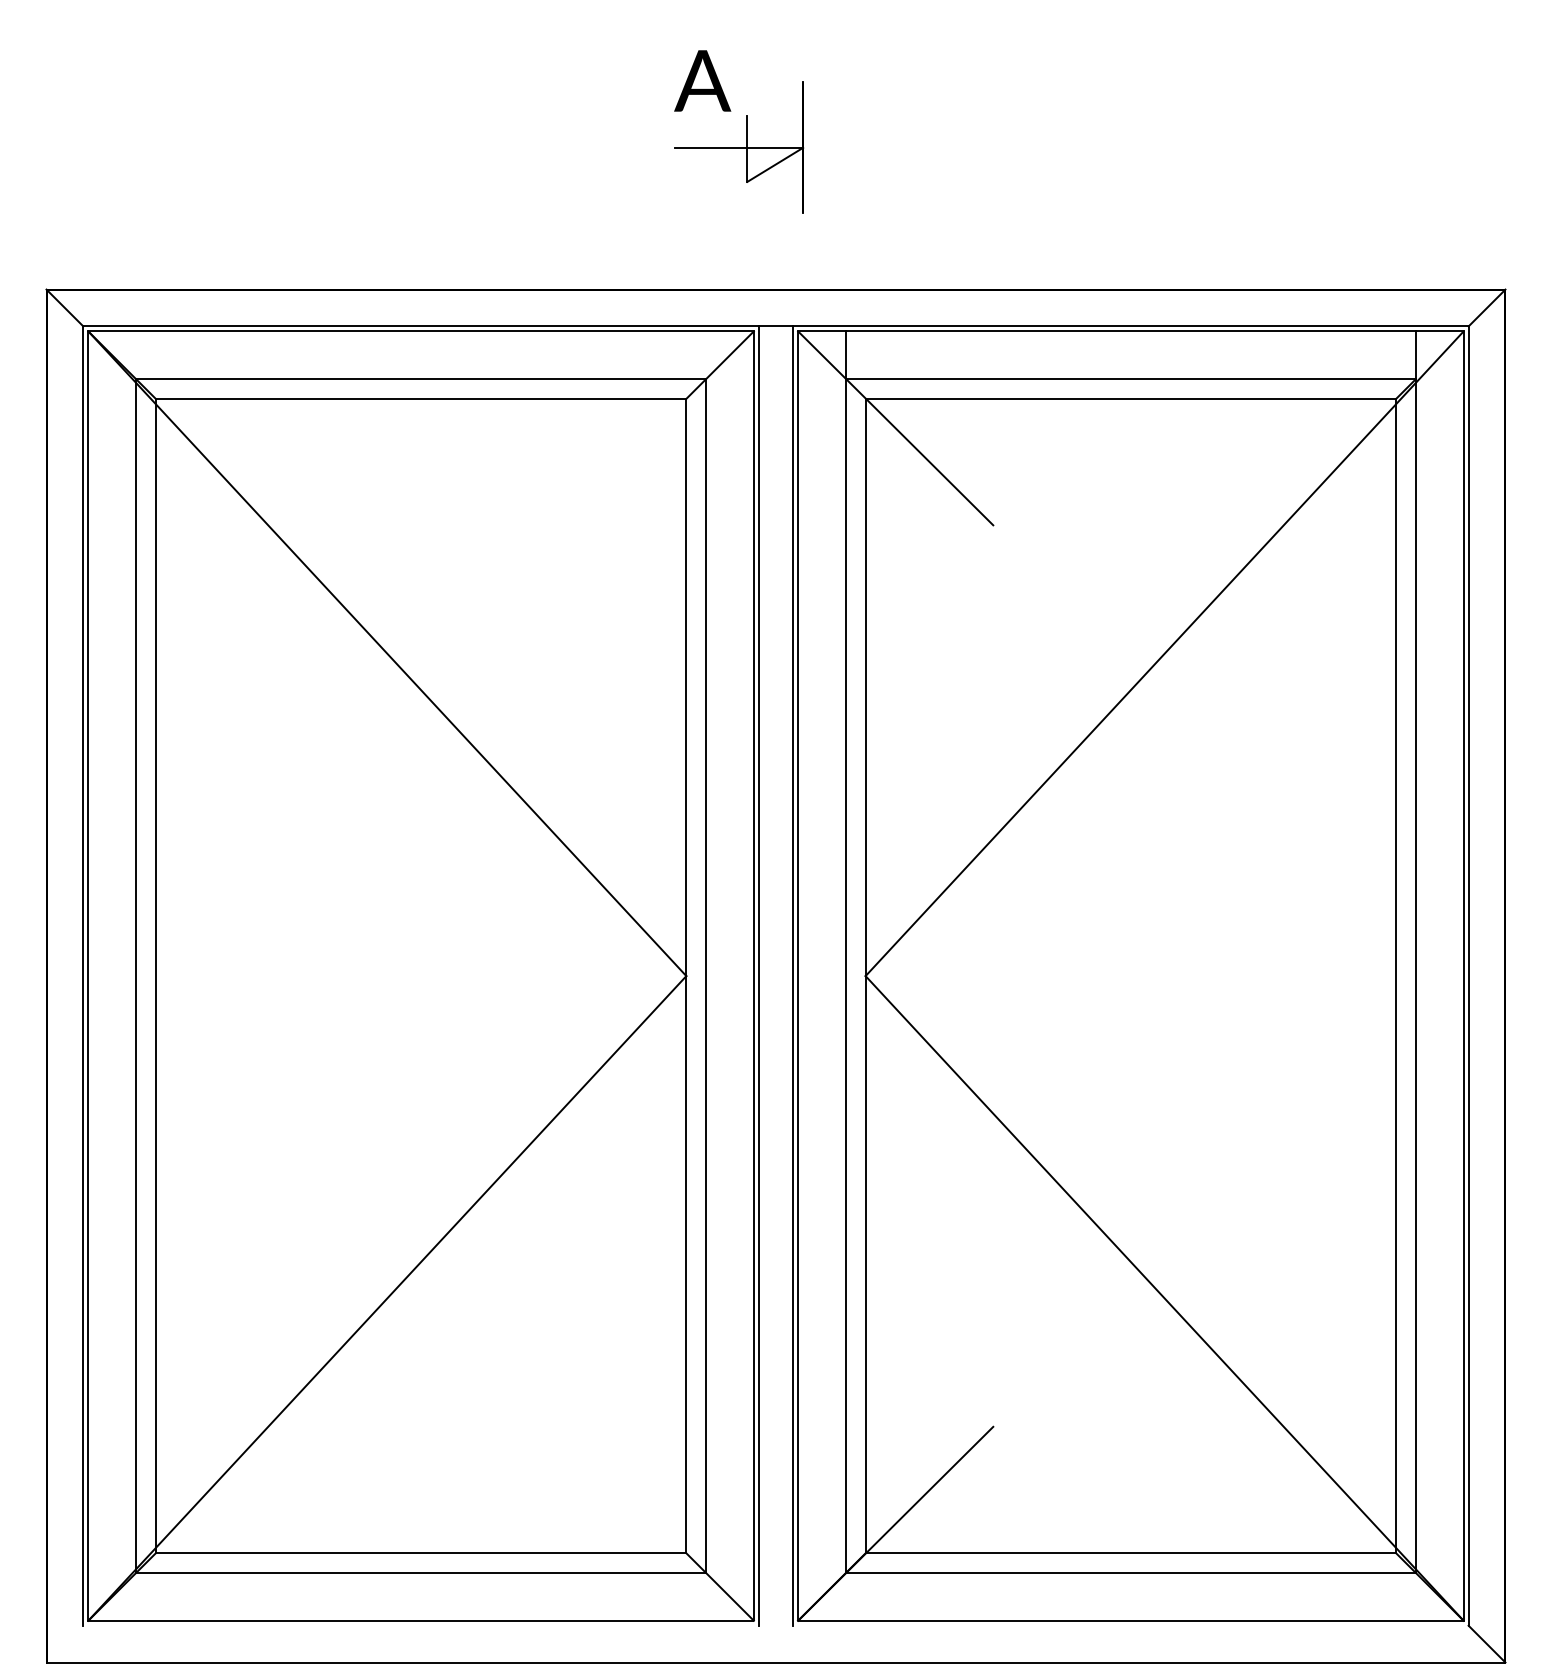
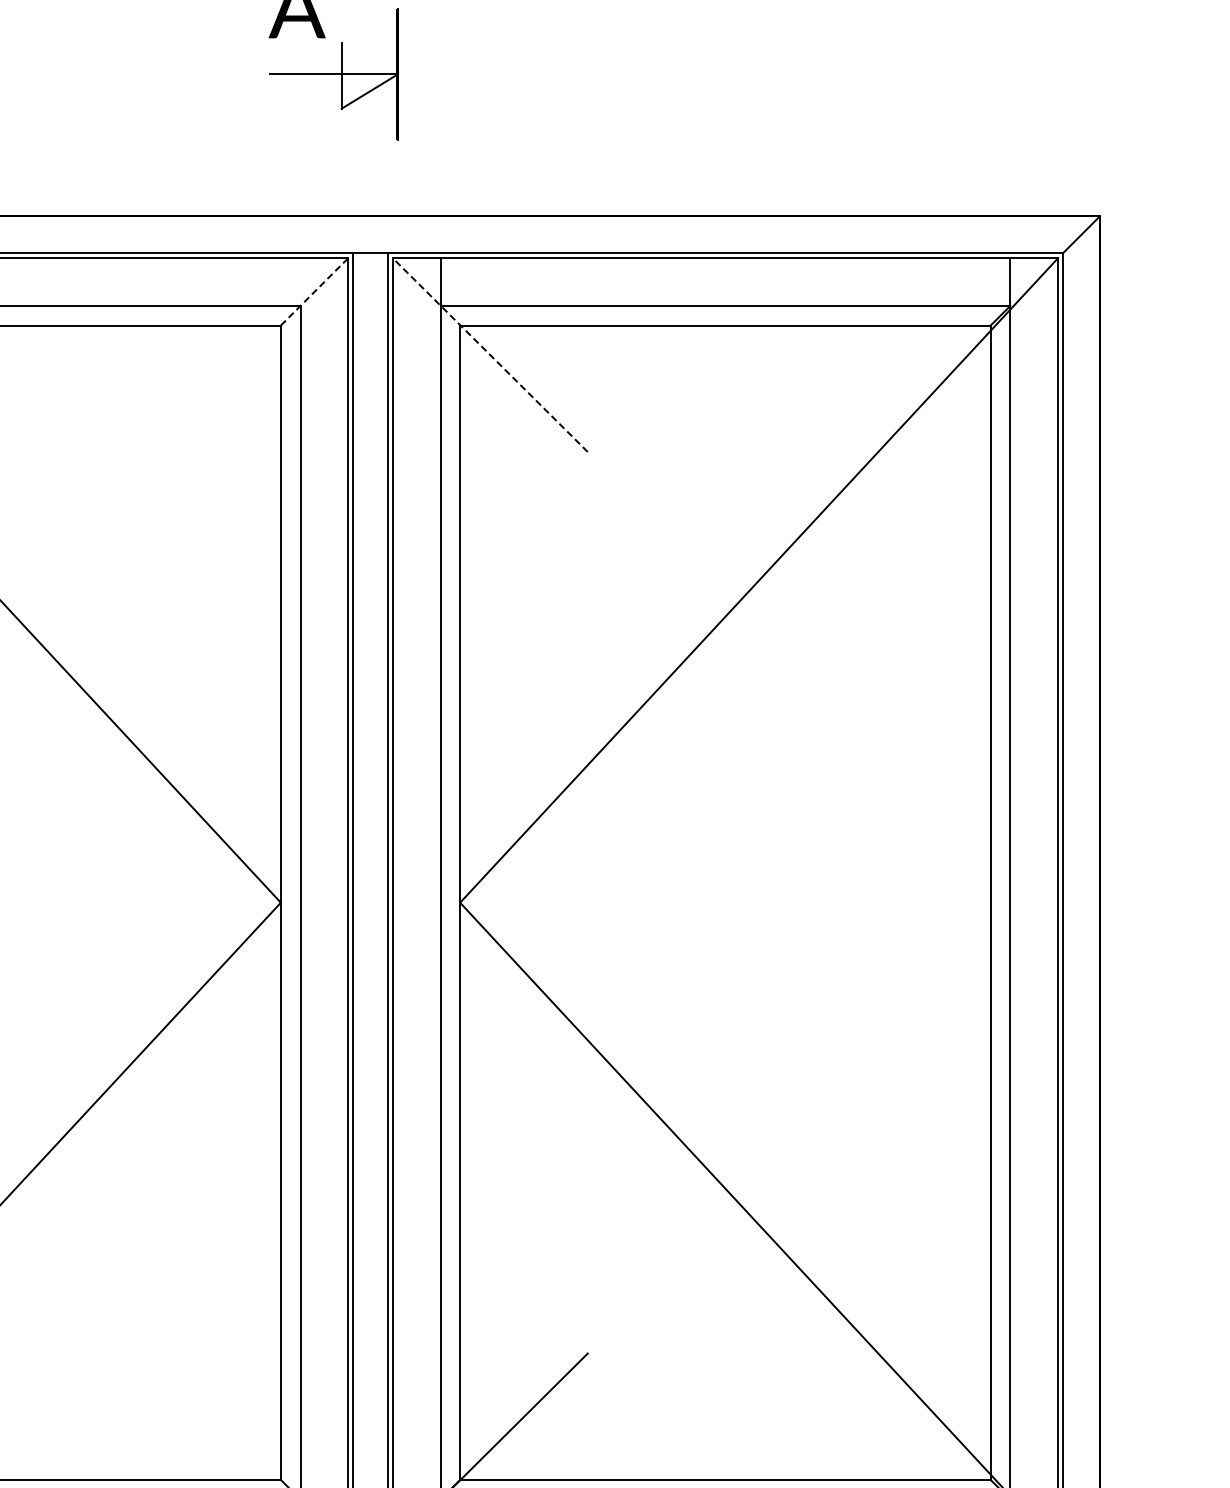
line: (720, 365) -> (315, 292), solid -> dashed
line: (895, 428) -> (490, 355), solid -> dashed

